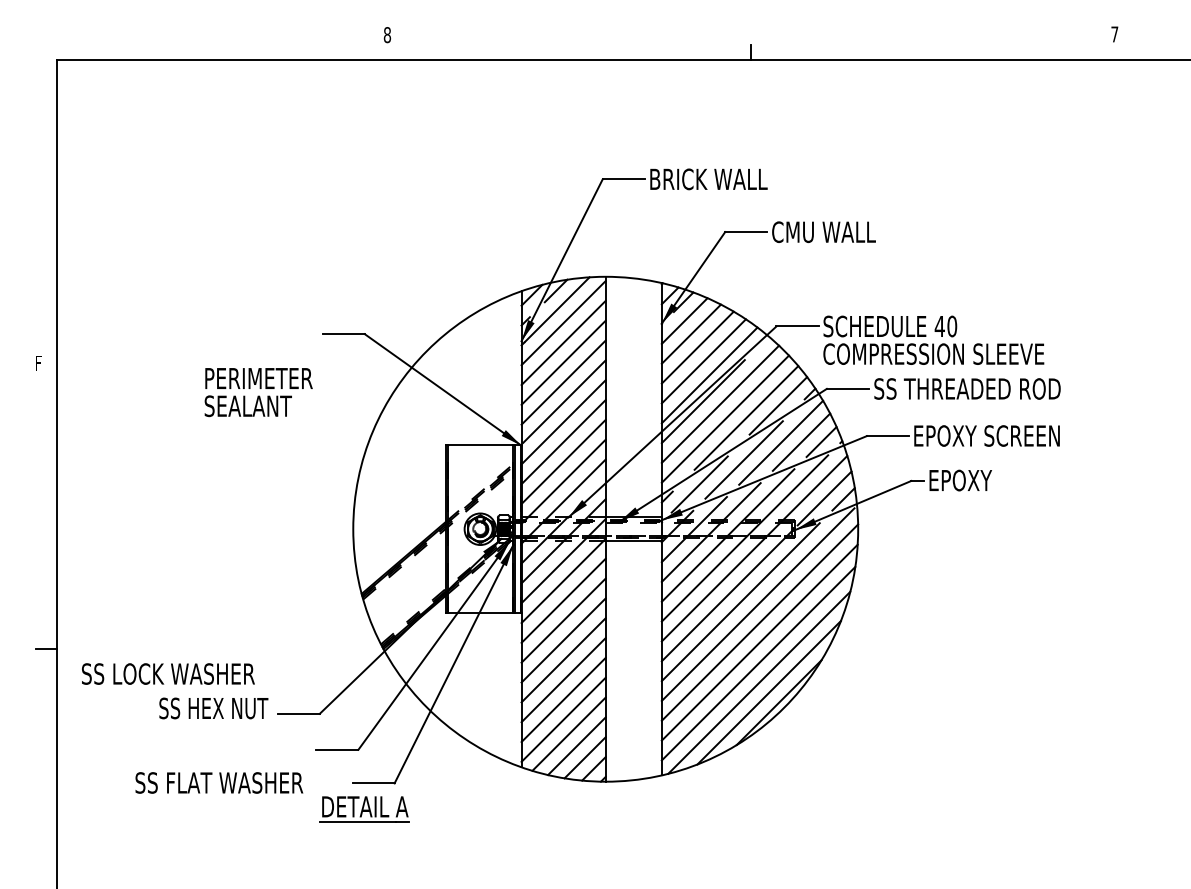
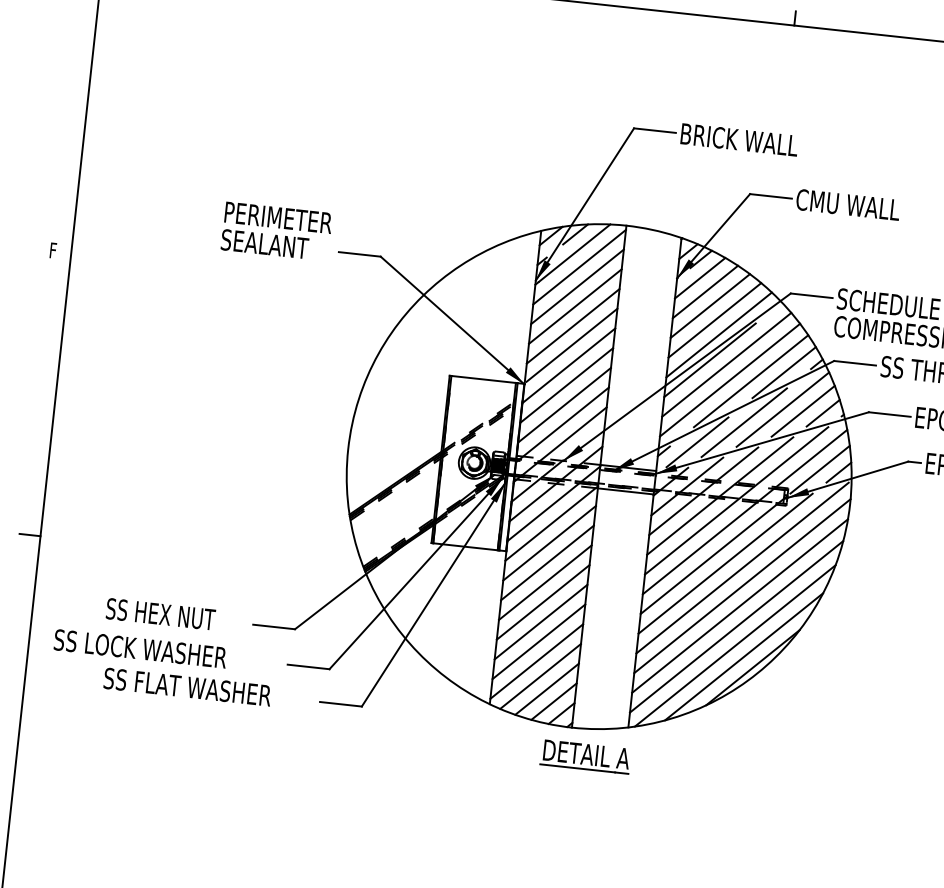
text: (258, 392) -> (276, 231), moved
text: (168, 673) -> (140, 648), moved
text: (213, 708) -> (160, 614), moved
part: (364, 809) -> (585, 757), moved

